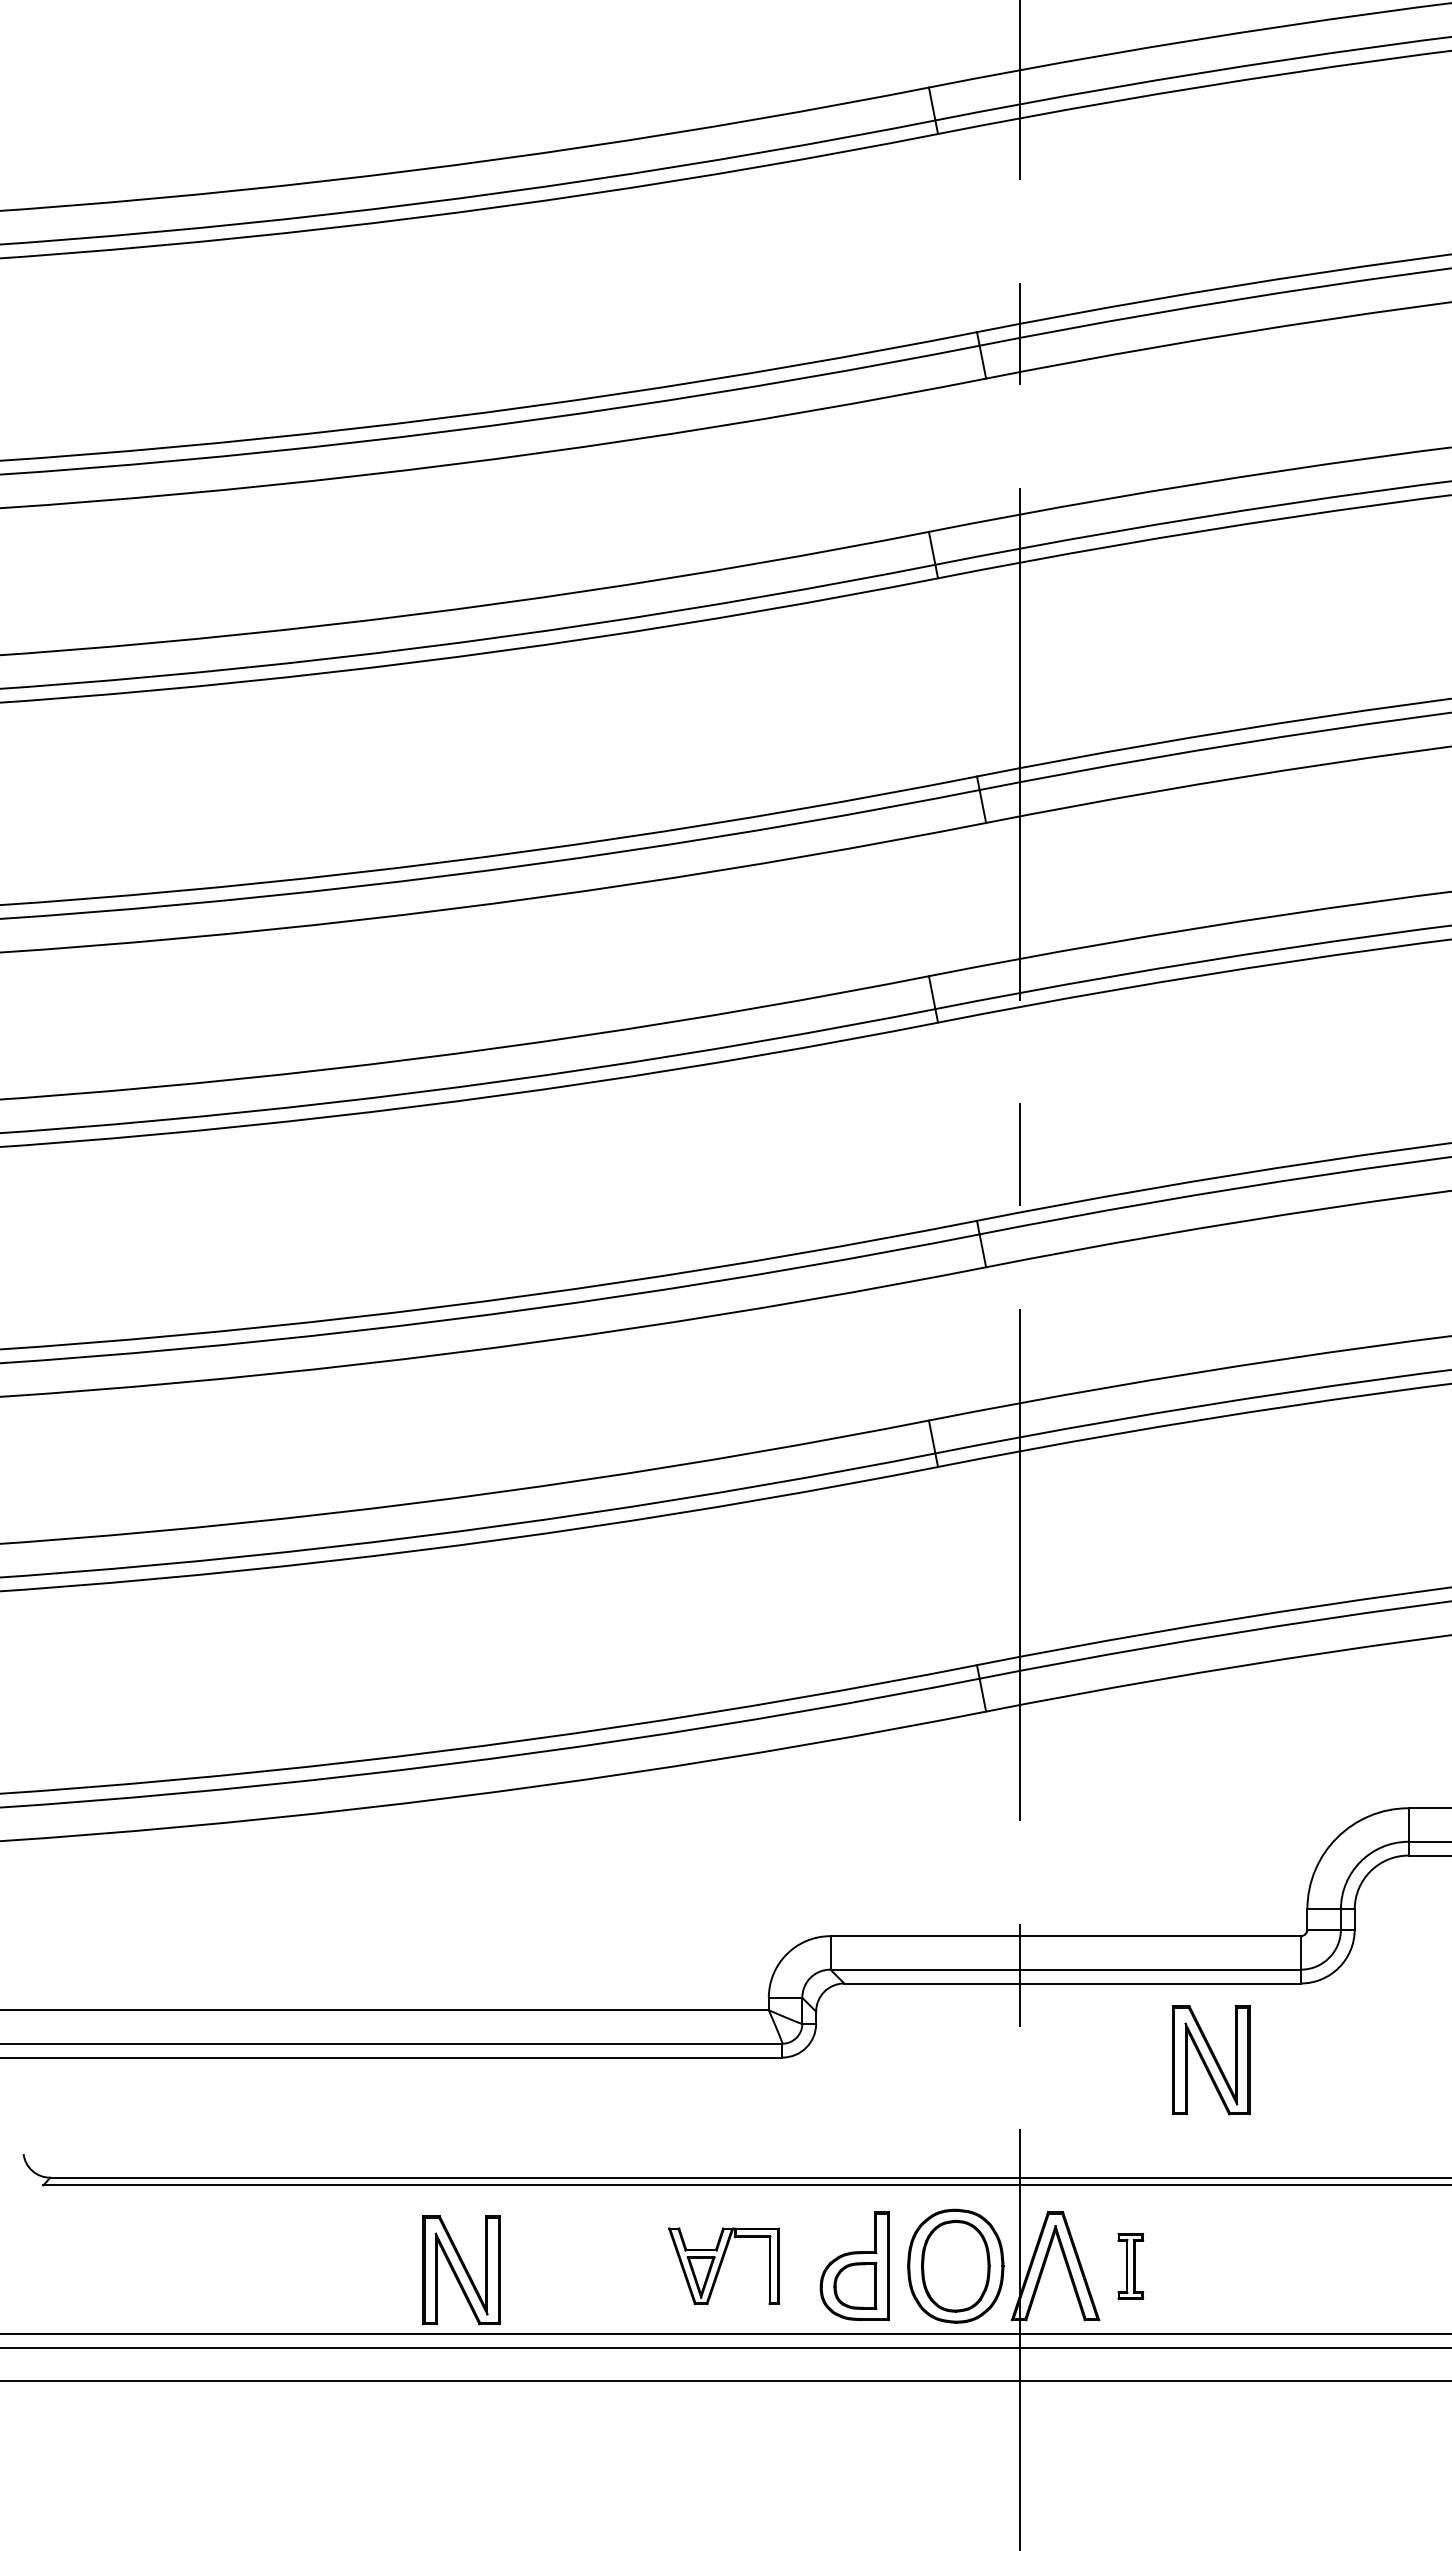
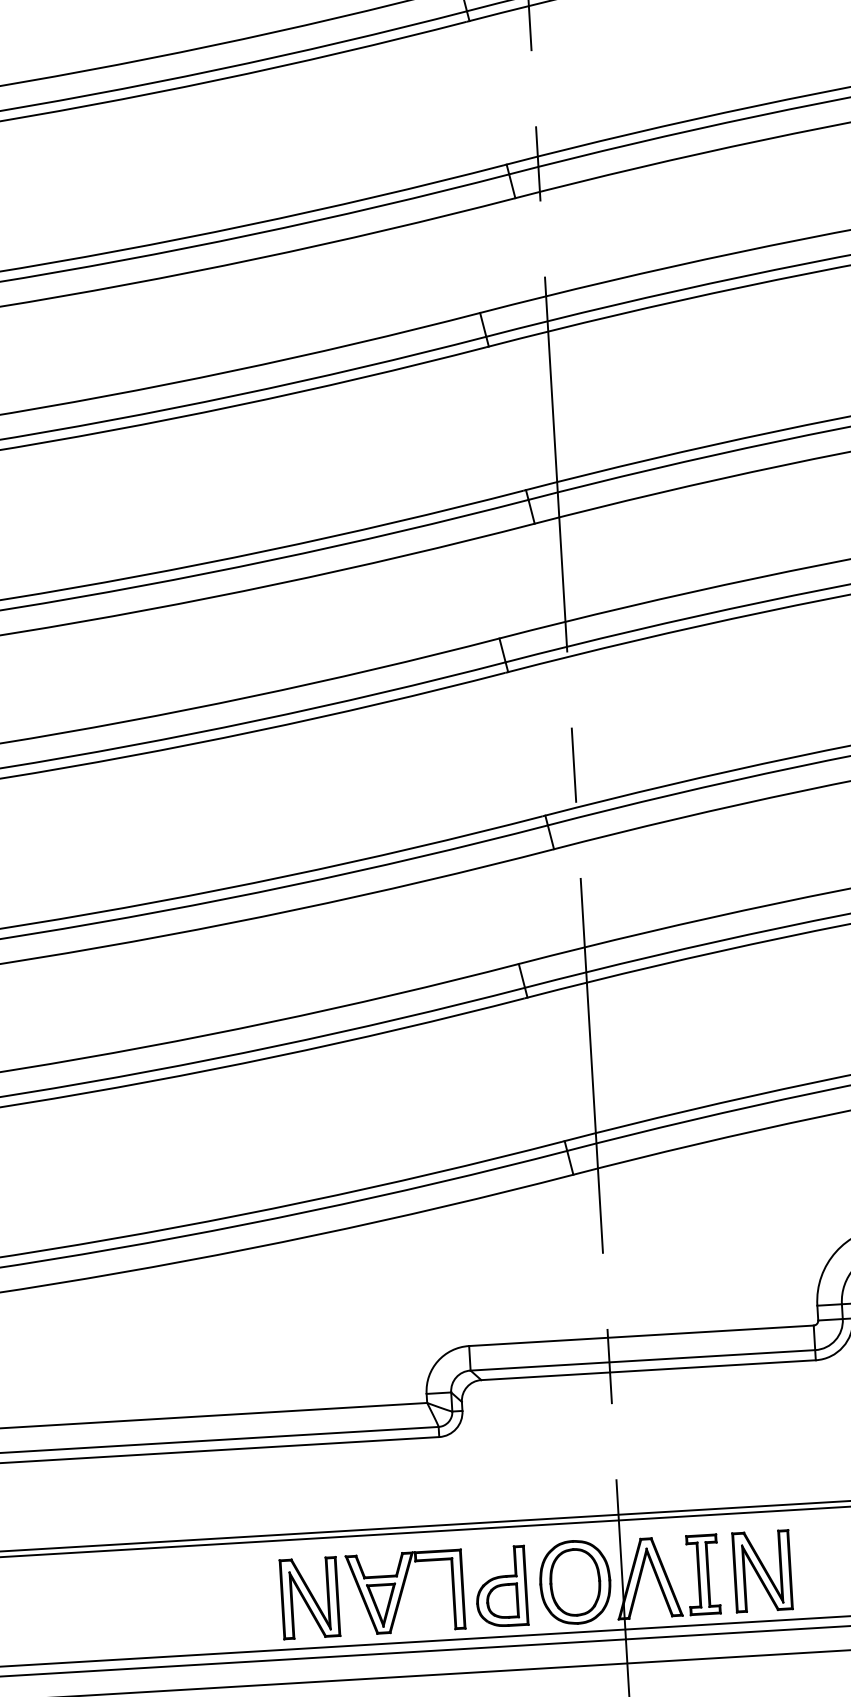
part: (1211, 2060) -> (762, 1571), moved
part: (723, 2266) -> (405, 1592), size x1.43
part: (1130, 2266) -> (703, 1574), size x1.67
part: (461, 2270) -> (309, 1598), moved

